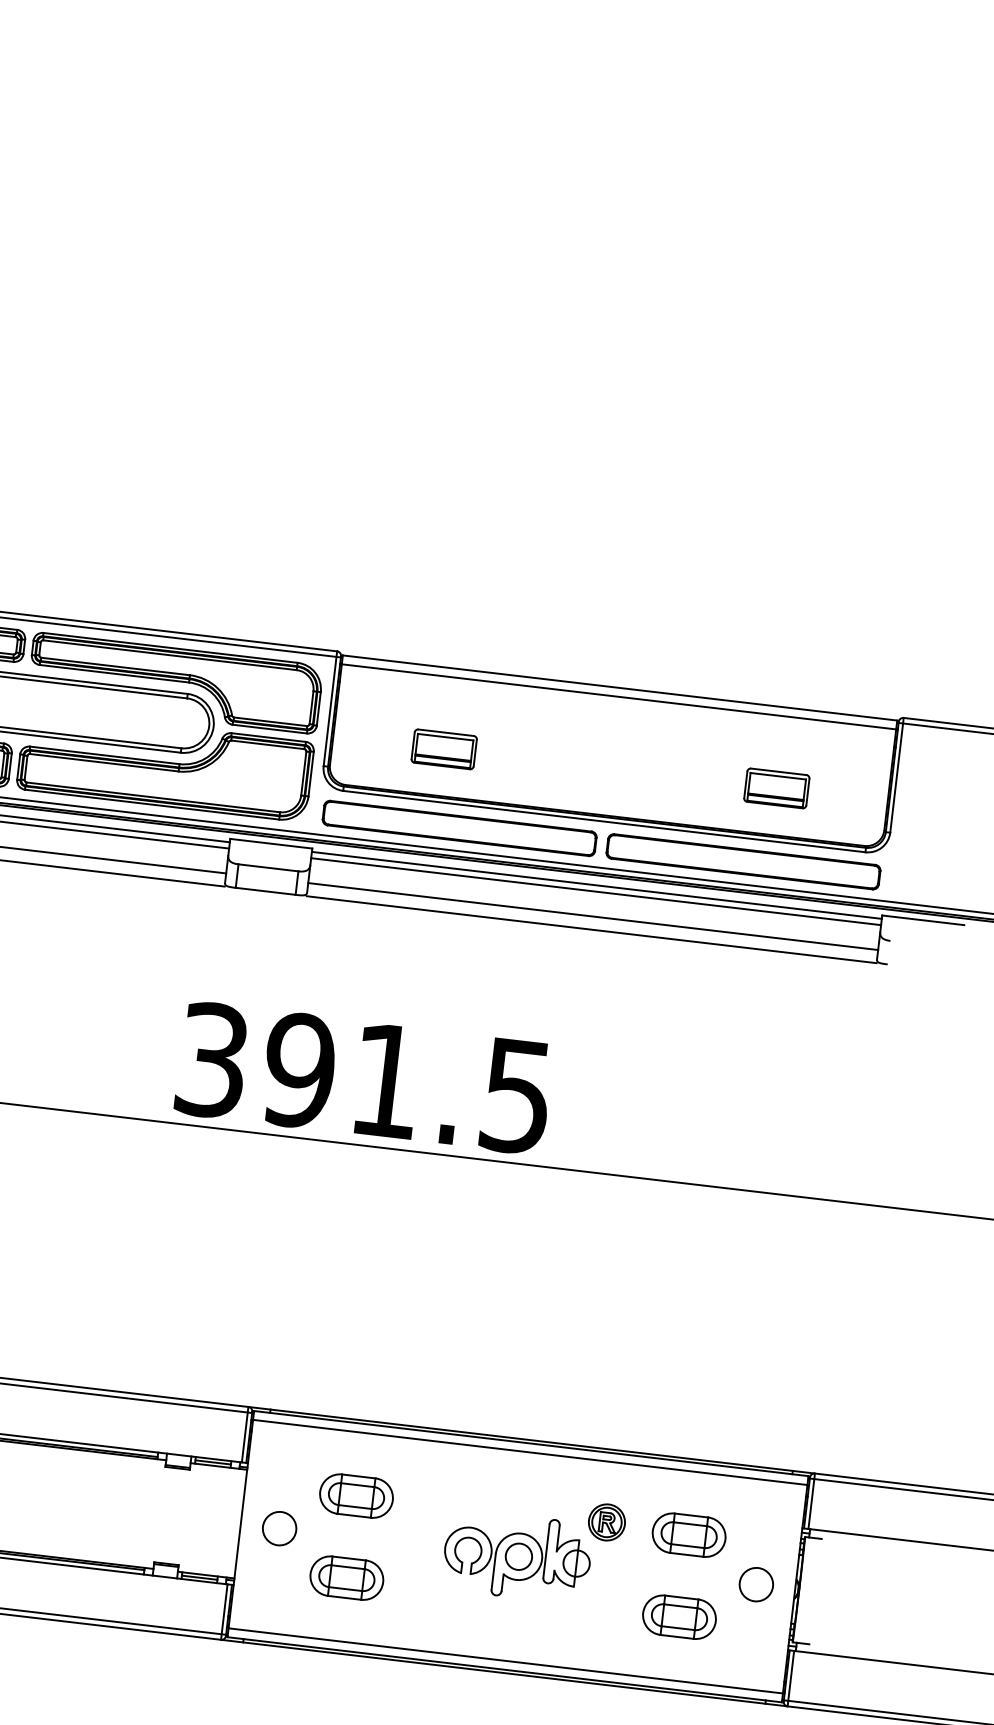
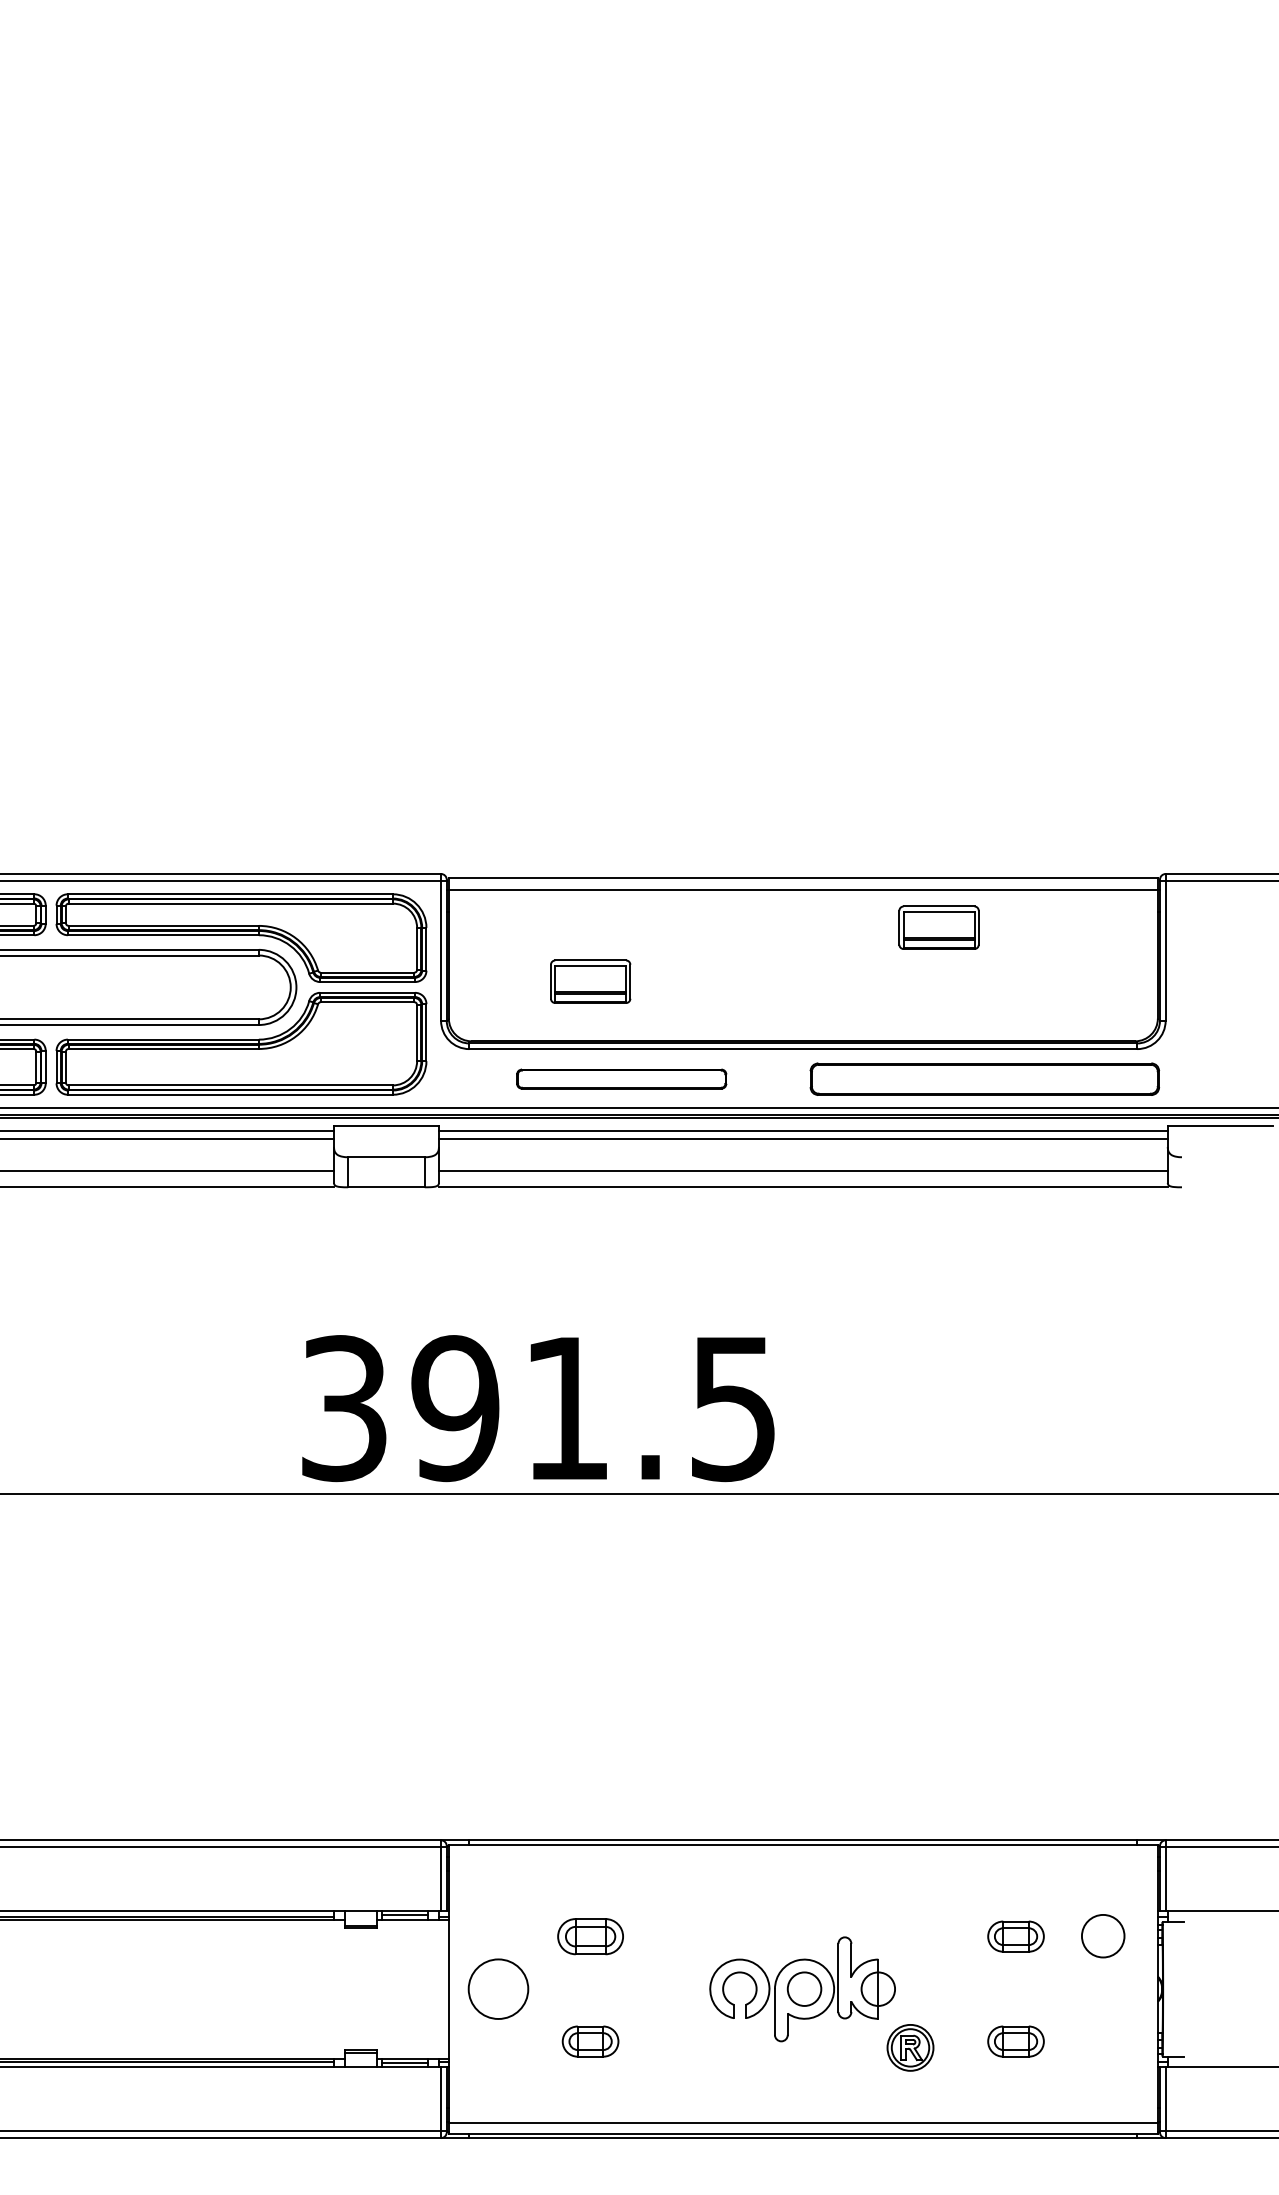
part: (776, 788) -> (938, 927), moved
part: (459, 827) -> (621, 1078), size x0.6
line: (529, 1452) -> (802, 1855), removed
part: (356, 1495) -> (590, 1936), size x0.7
part: (606, 1522) -> (910, 2047), moved
circle: (279, 1528) -> (498, 1988), size x1.4
part: (688, 1534) -> (1015, 1936), size x0.6
part: (346, 1578) -> (590, 2041), size x0.6
circle: (756, 1584) -> (1103, 1936), moved
part: (679, 1617) -> (1015, 2041), size x0.6

